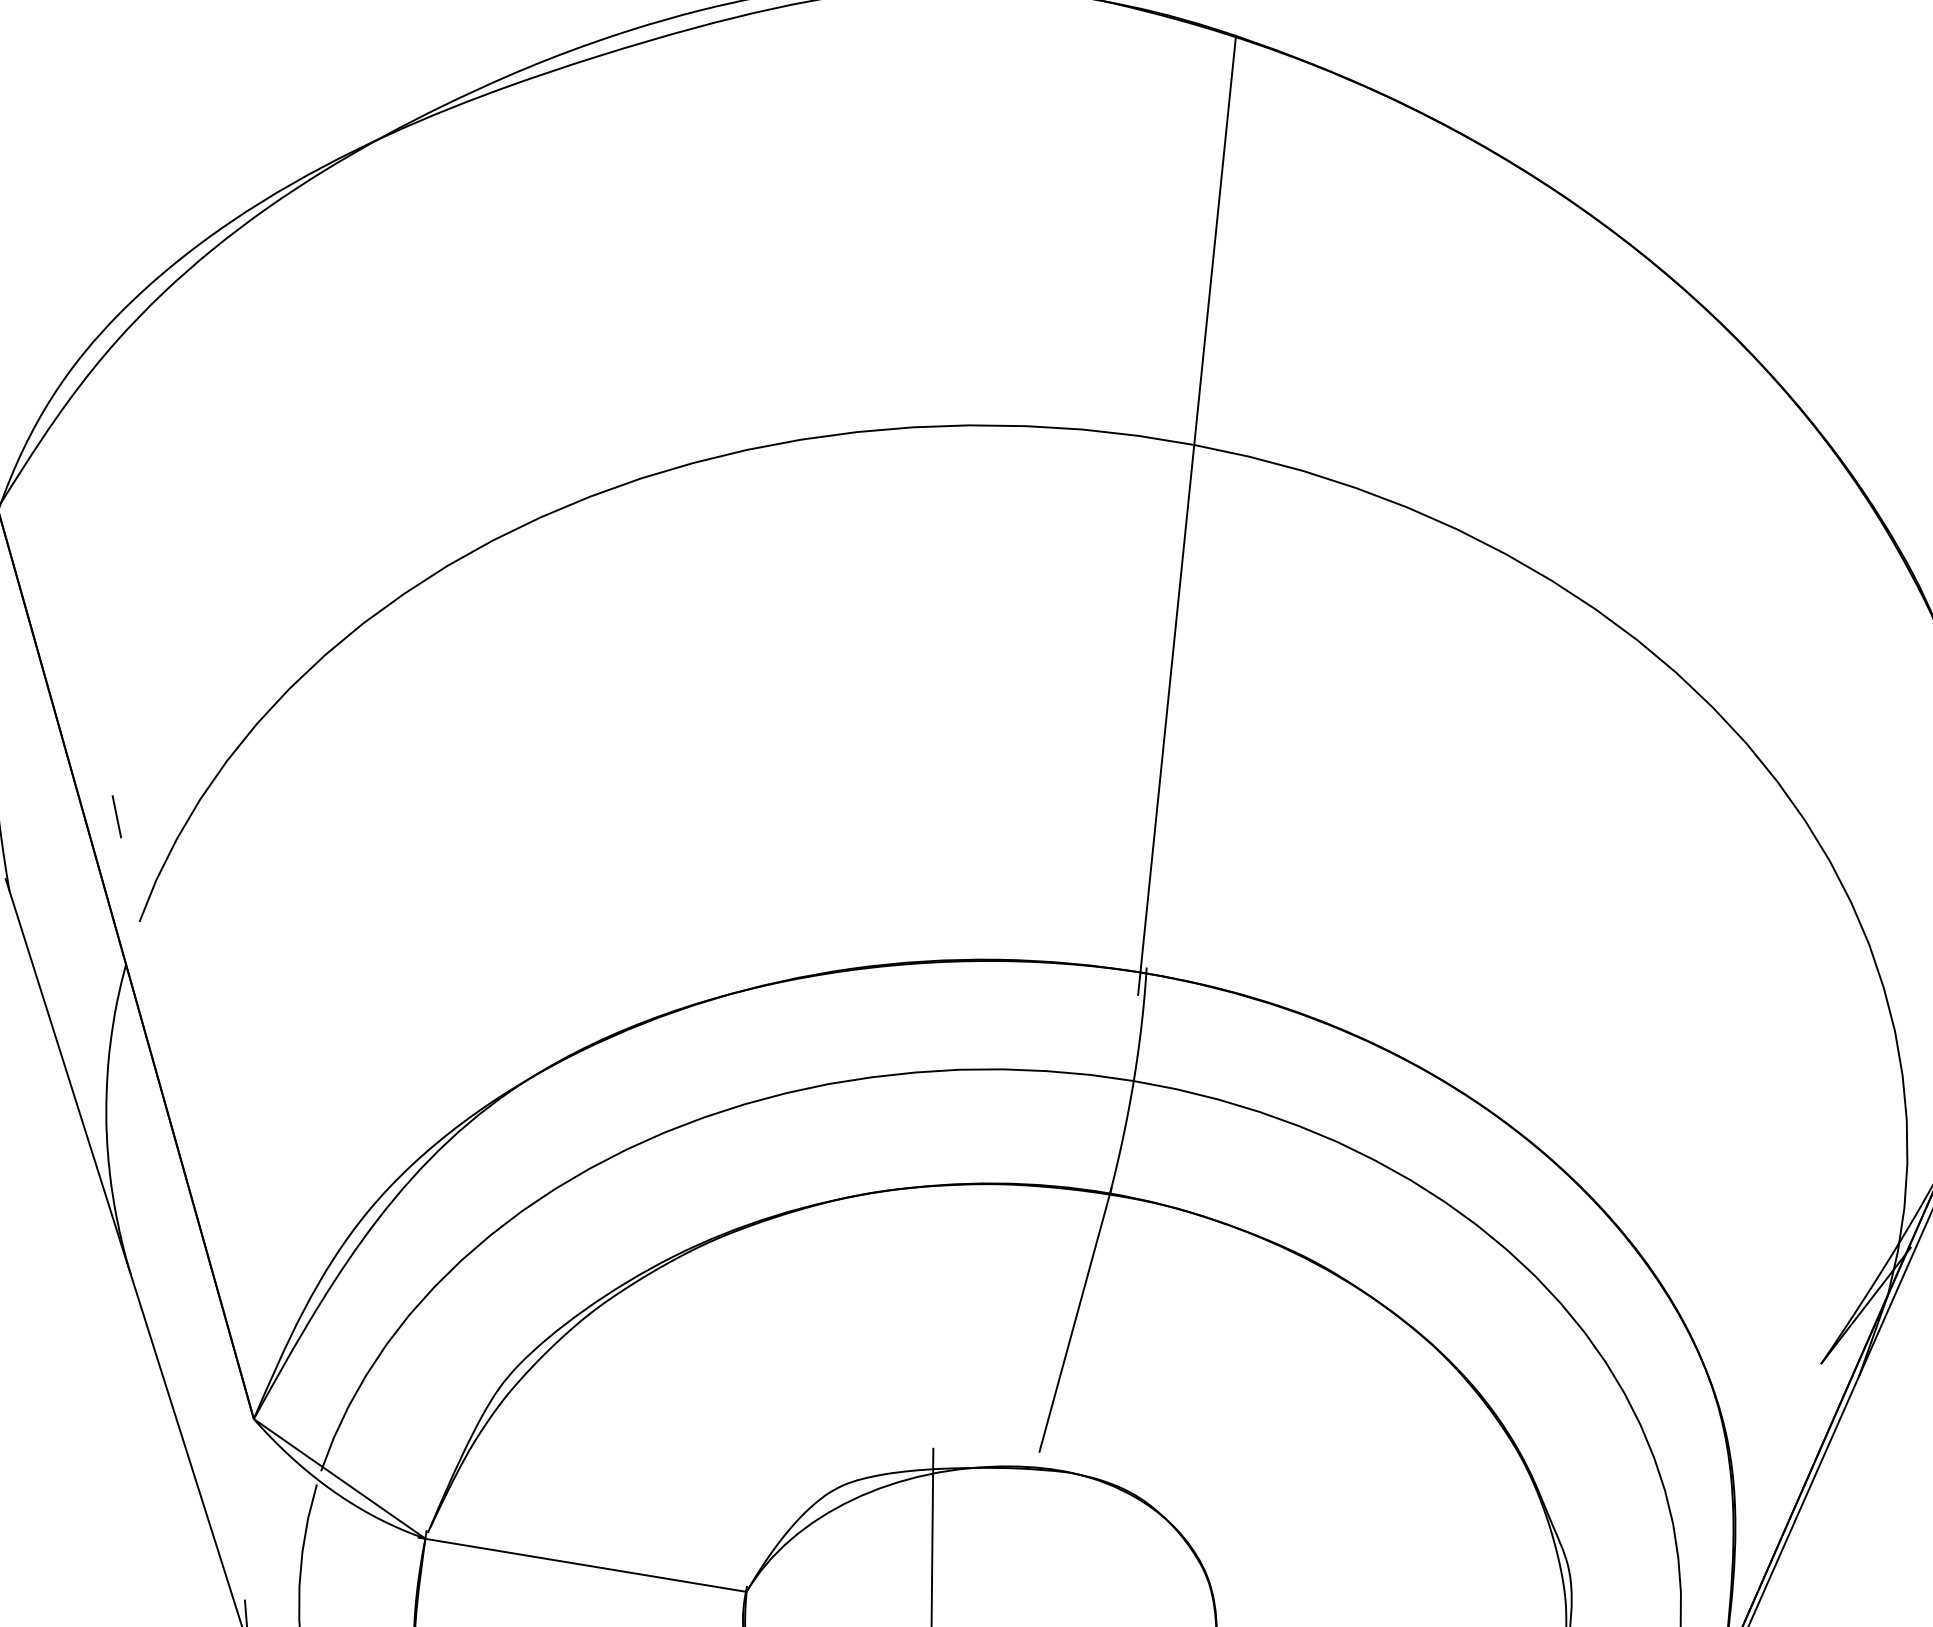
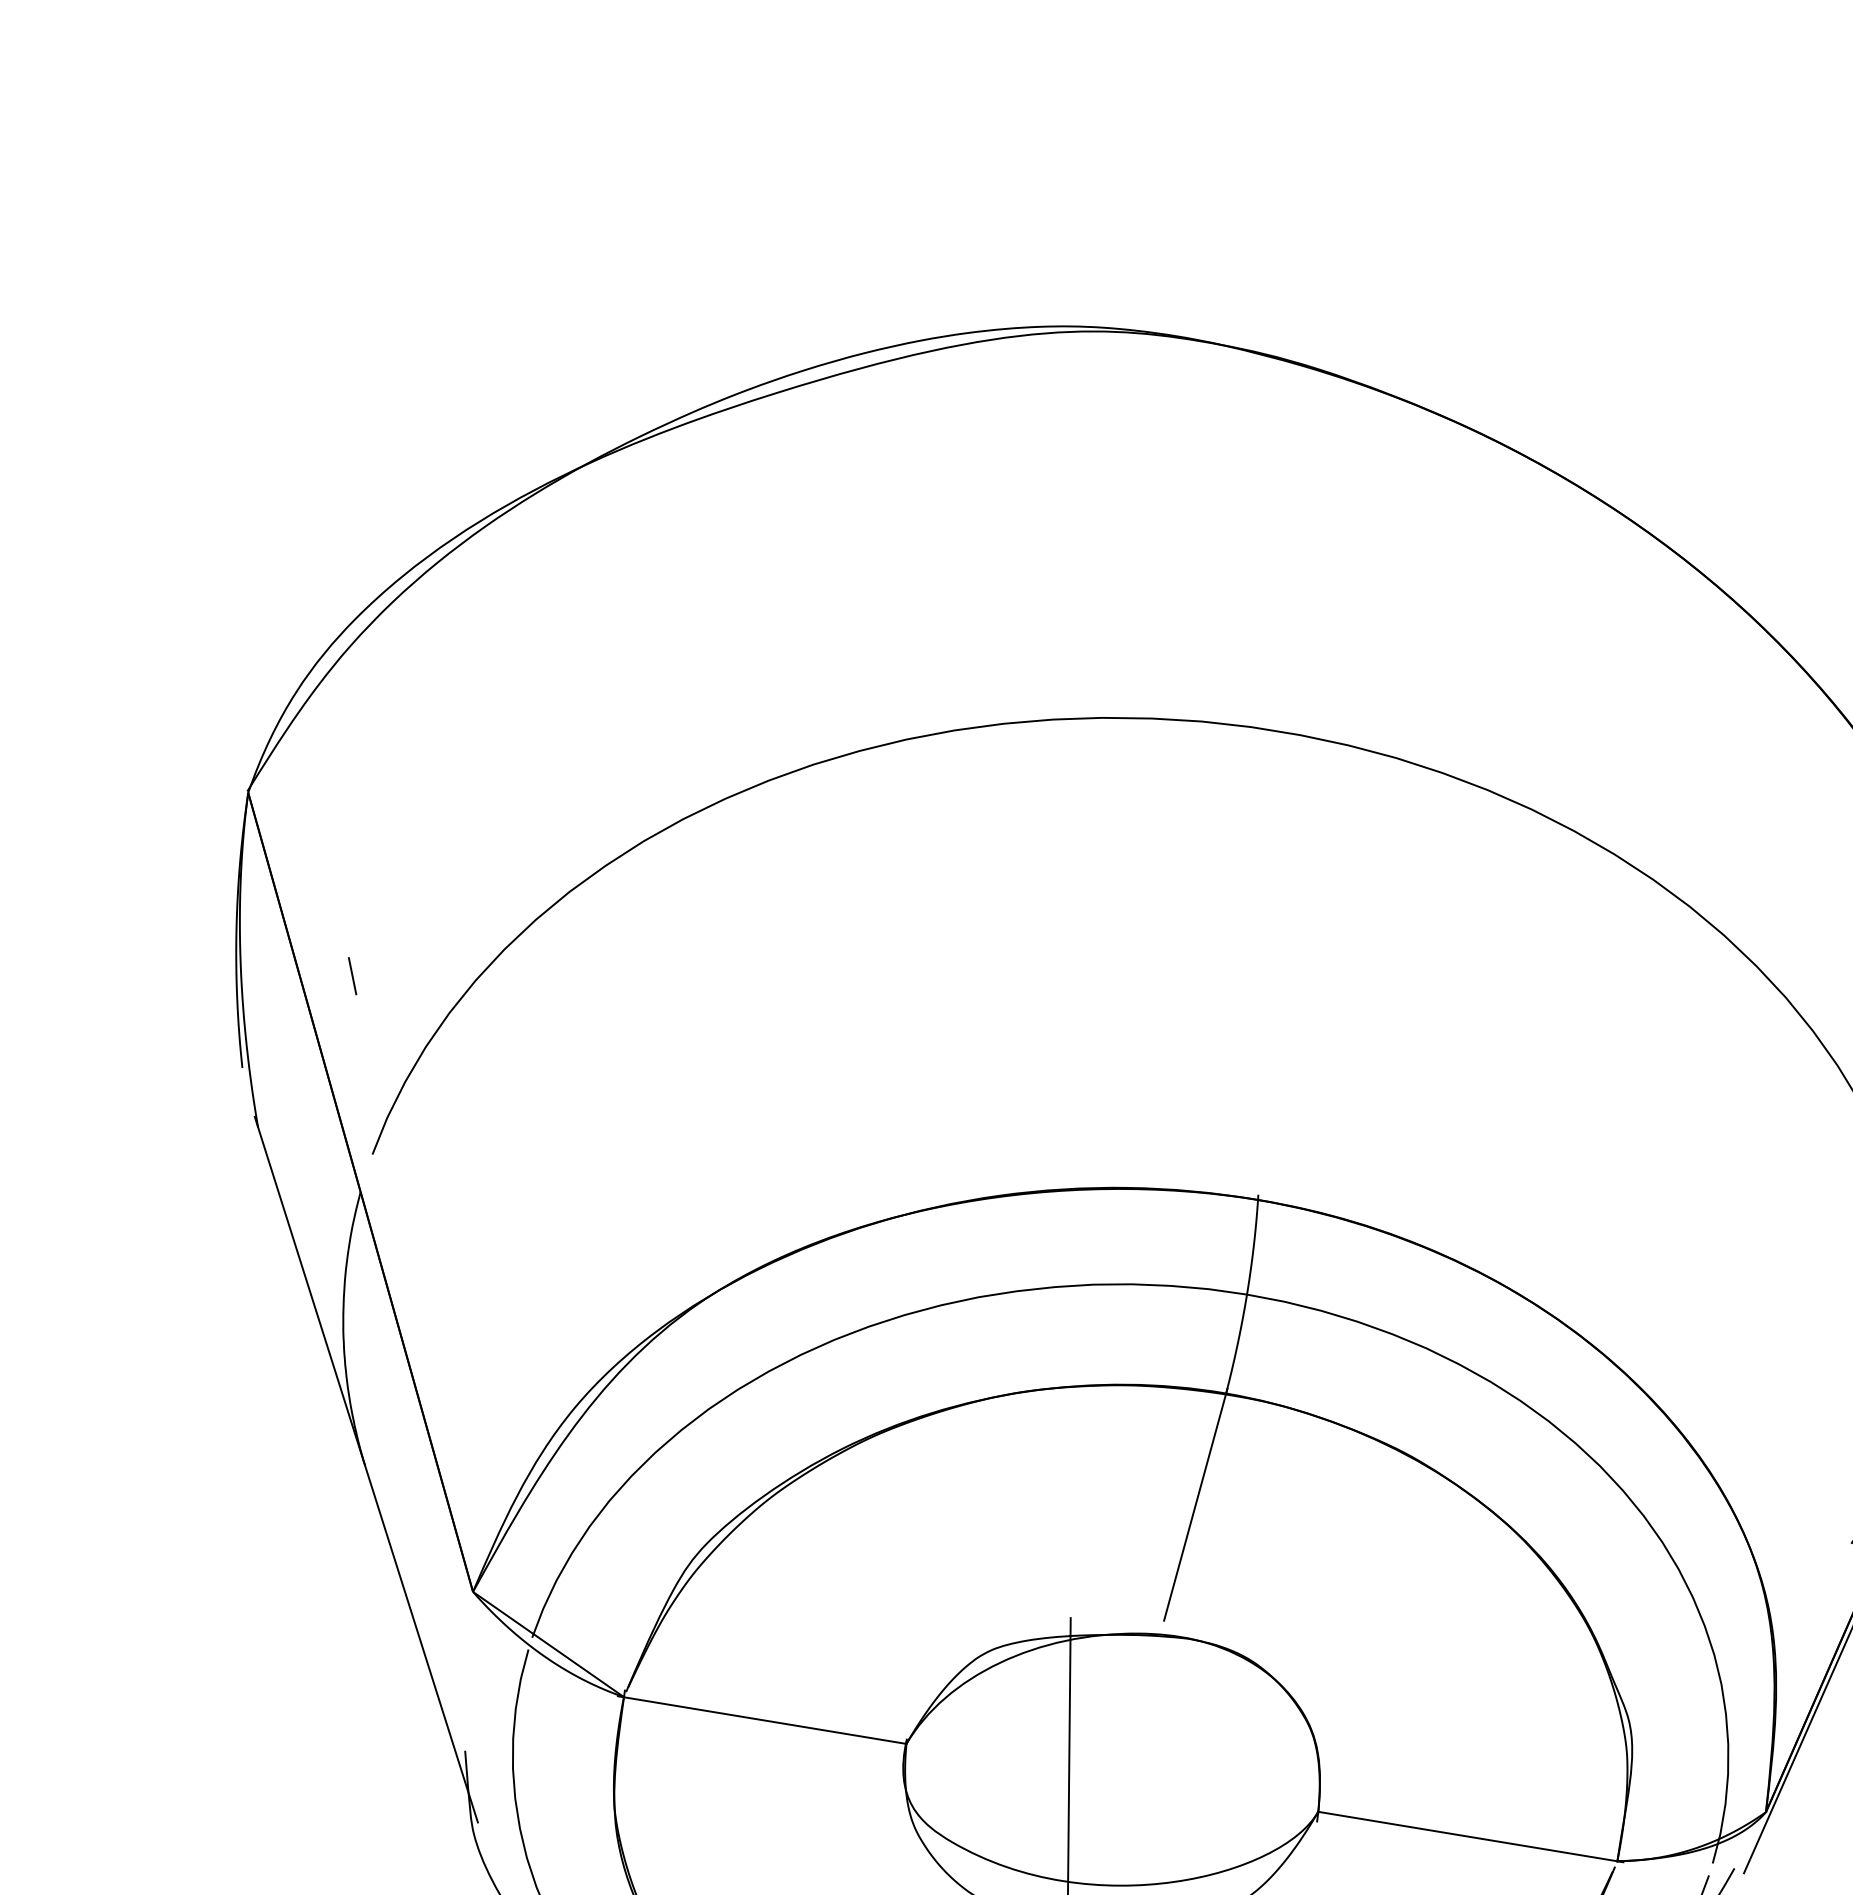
line: (1186, 515) -> (1293, 797), removed
line: (116, 817) -> (352, 976), moved

